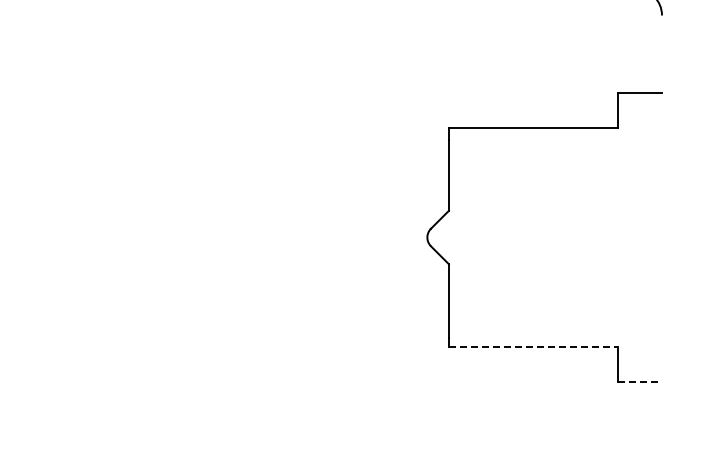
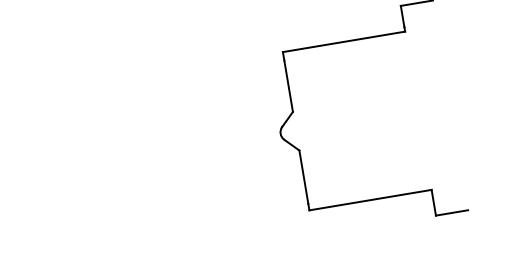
line: (533, 346) -> (370, 199), dashed -> solid
line: (640, 382) -> (452, 213), dashed -> solid

